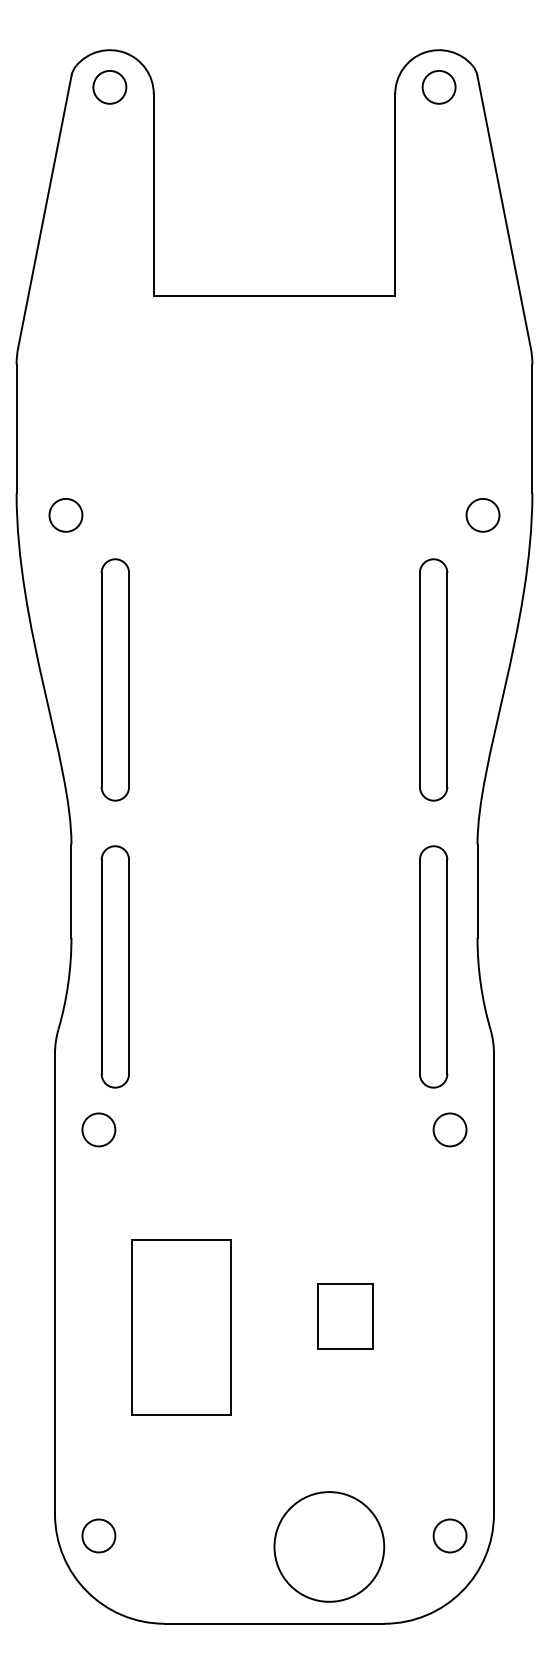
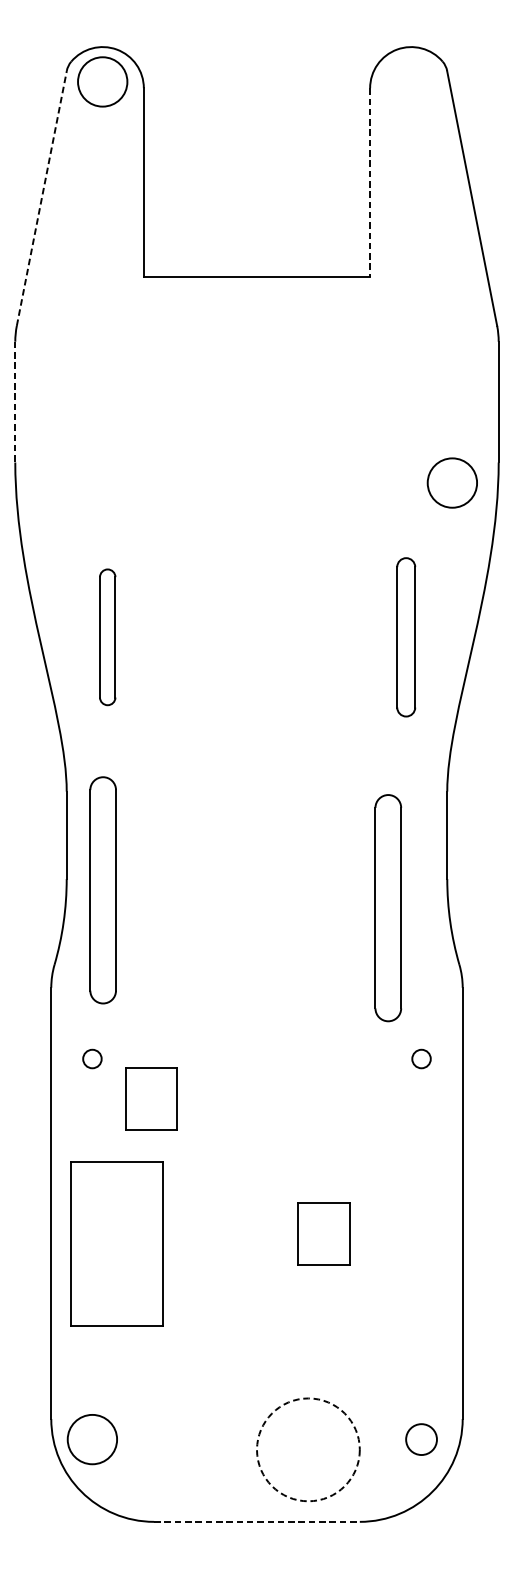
circle: (109, 86) -> (102, 81), size x1.6
circle: (438, 87) -> (410, 82), removed
line: (395, 194) -> (370, 182), solid -> dashed
line: (44, 211) -> (41, 198), solid -> dashed
line: (16, 429) -> (15, 402), solid -> dashed
circle: (482, 514) -> (451, 482), size x1.6
circle: (65, 515) -> (61, 483), removed
part: (114, 679) -> (107, 636), size x0.6
part: (433, 679) -> (406, 636), size x0.7
part: (114, 966) -> (102, 889), moved
part: (433, 966) -> (388, 907), moved
circle: (98, 1129) -> (92, 1058), size x0.6
circle: (449, 1129) -> (421, 1058), size x0.6
part: (161, 1172) -> (151, 1098), added
part: (181, 1327) -> (117, 1244), moved
circle: (98, 1535) -> (92, 1439), size x1.6
circle: (329, 1546) -> (308, 1449), solid -> dashed
line: (274, 1623) -> (257, 1521), solid -> dashed

